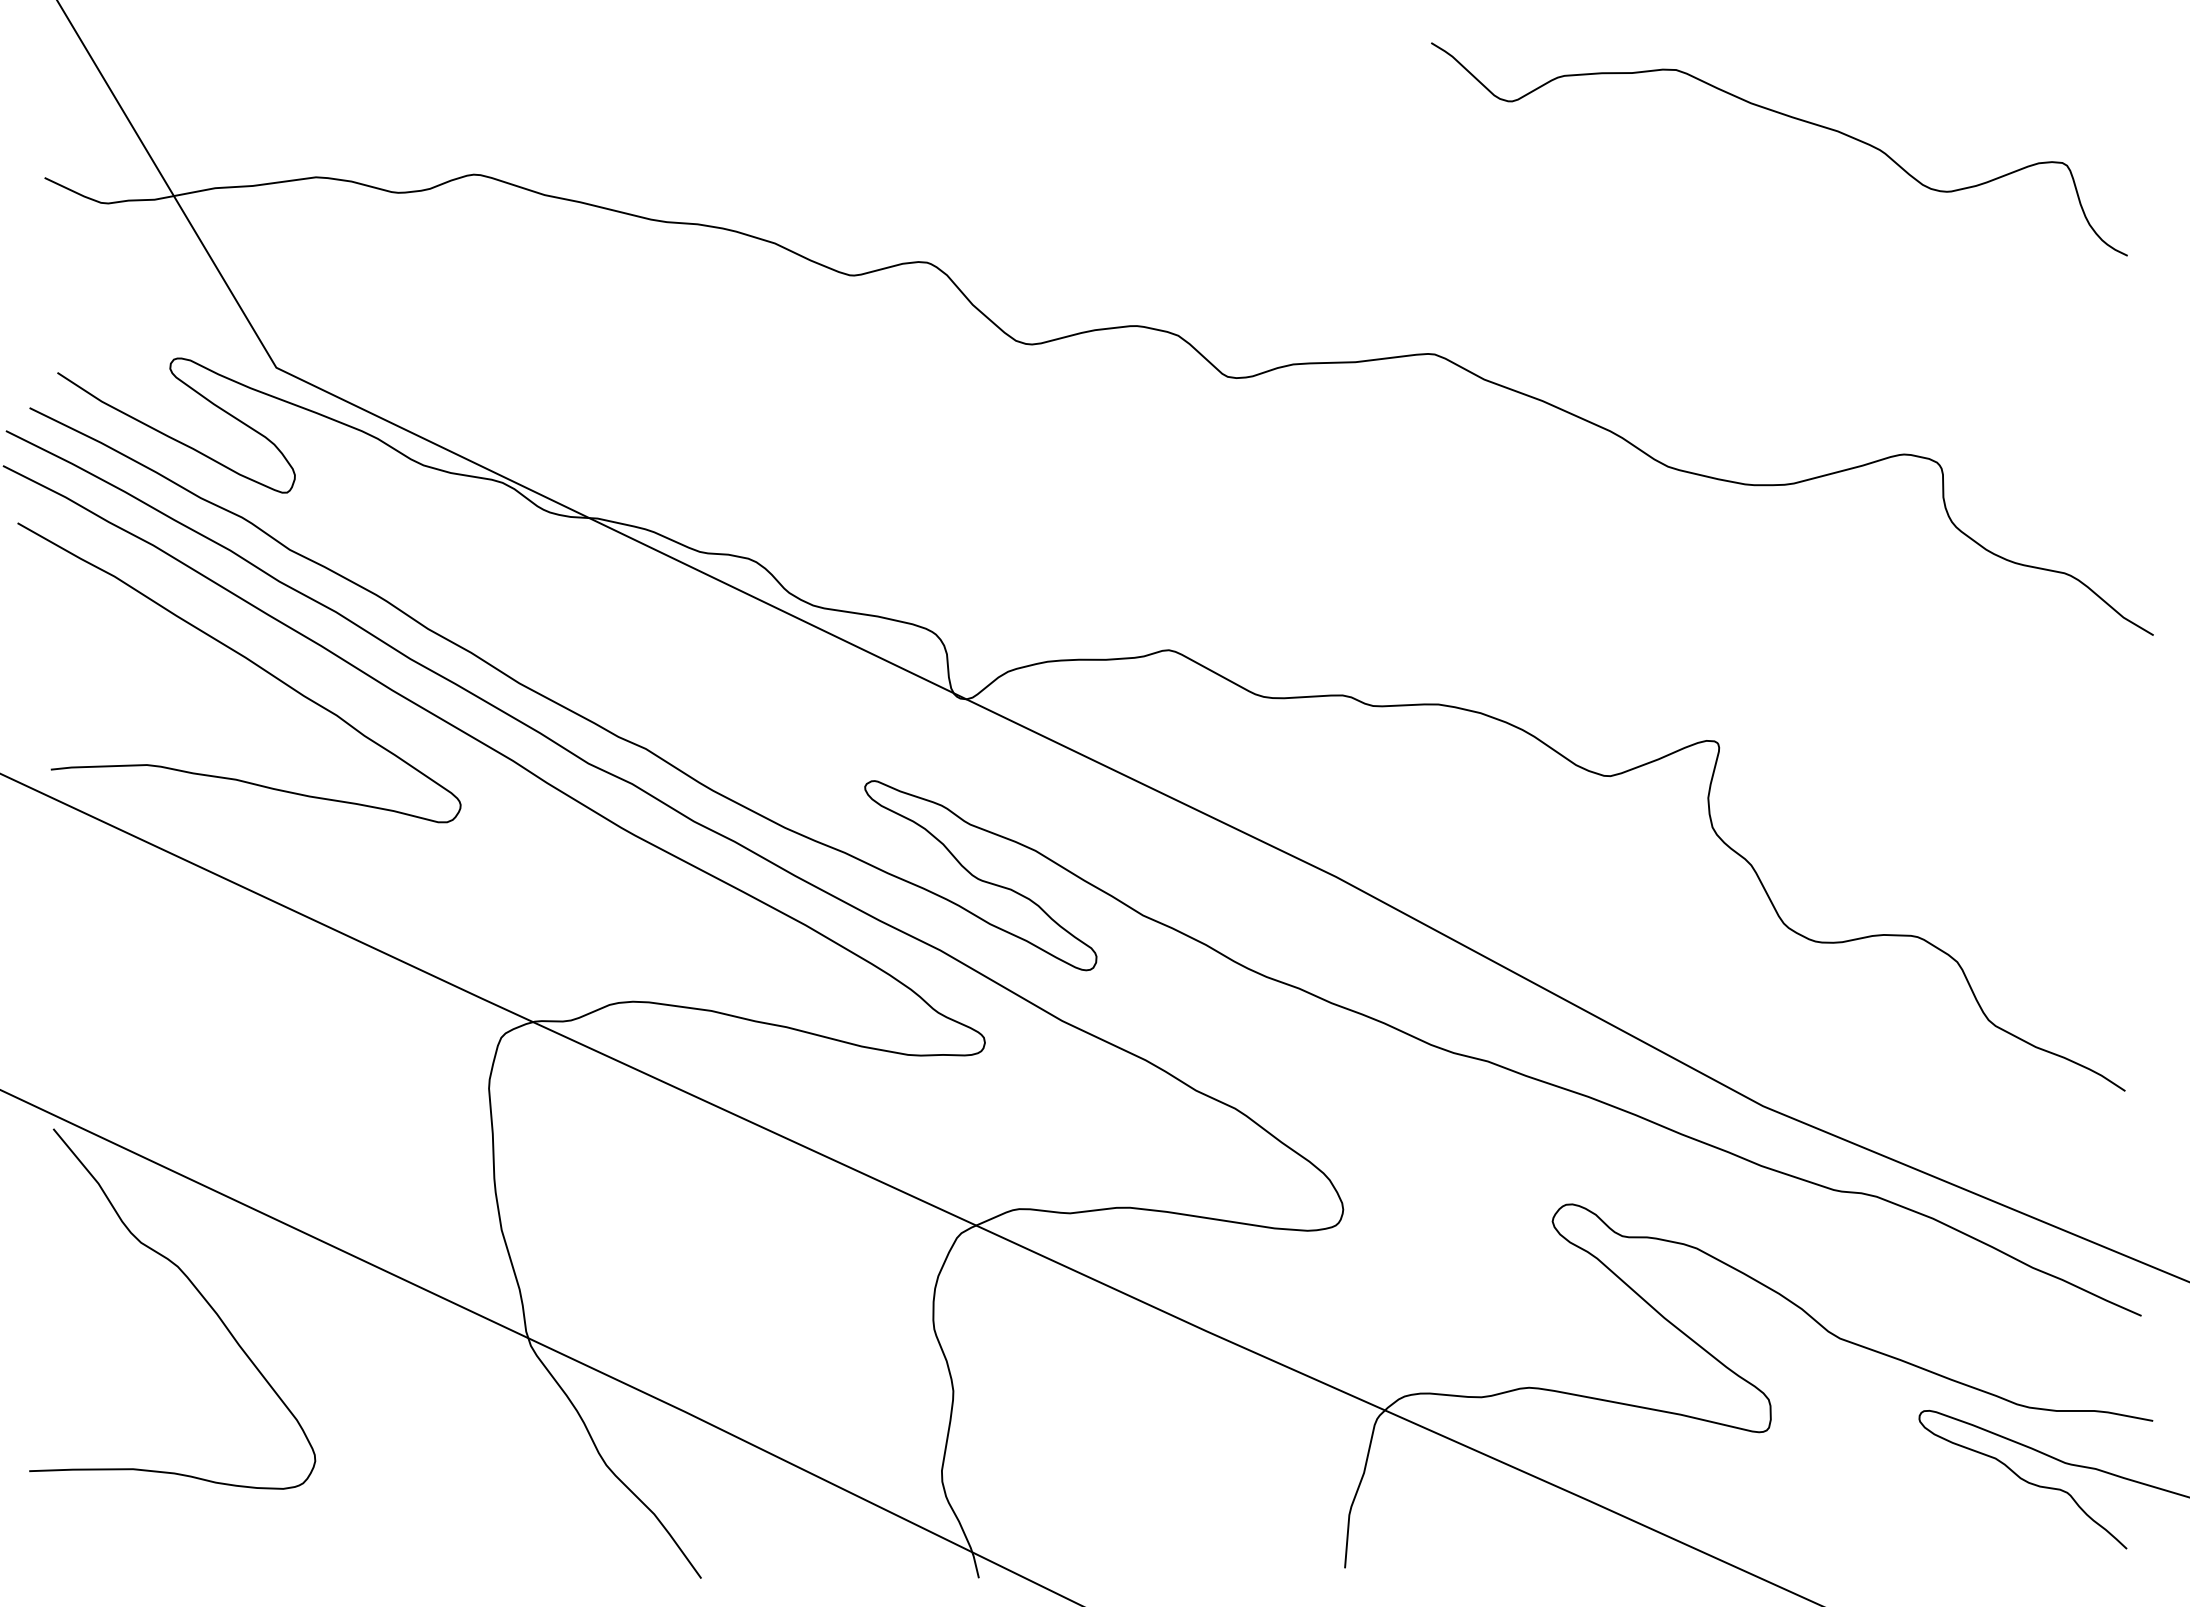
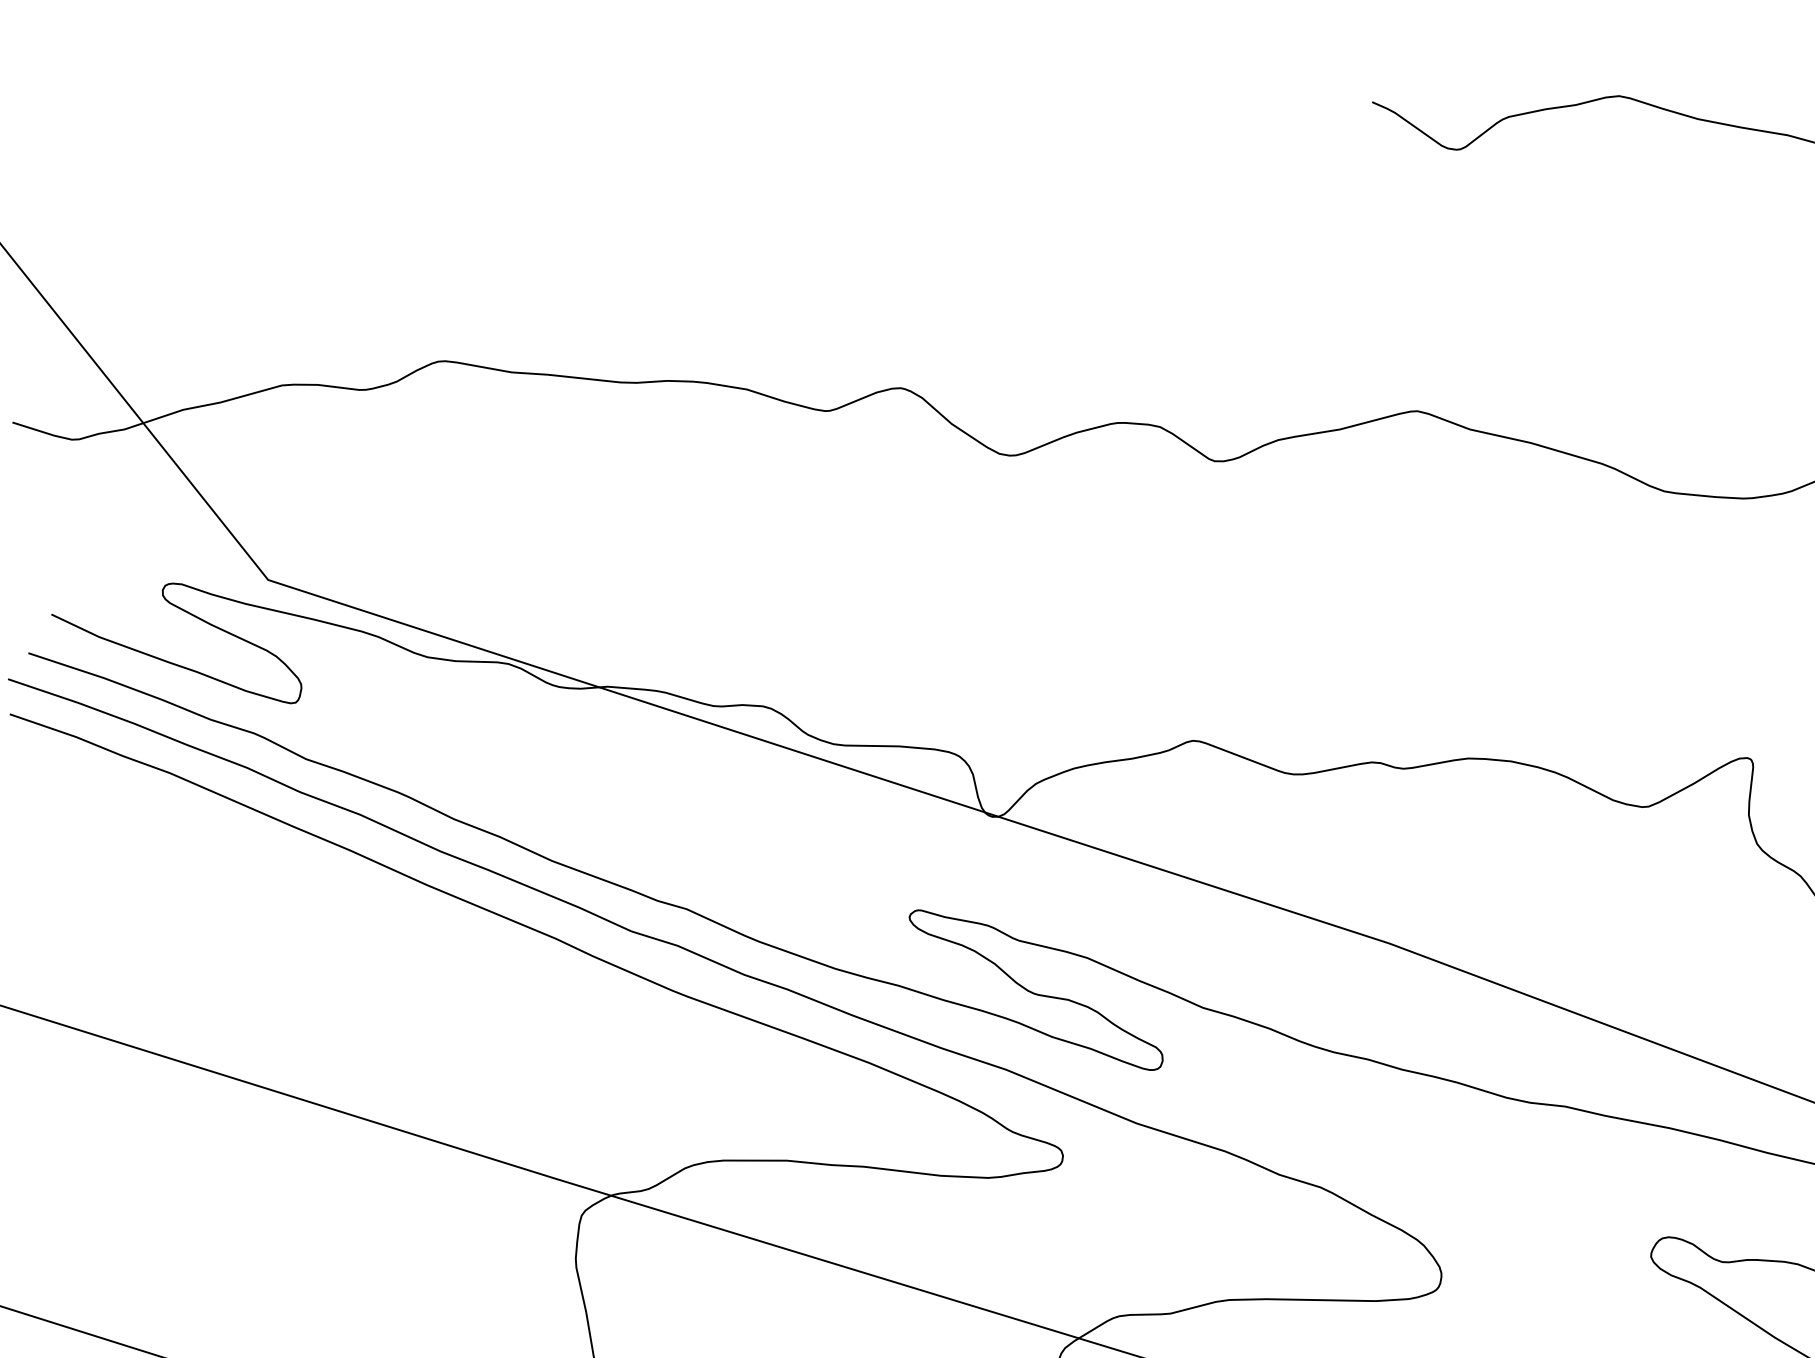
curve: (246, 659) -> (277, 873), removed

